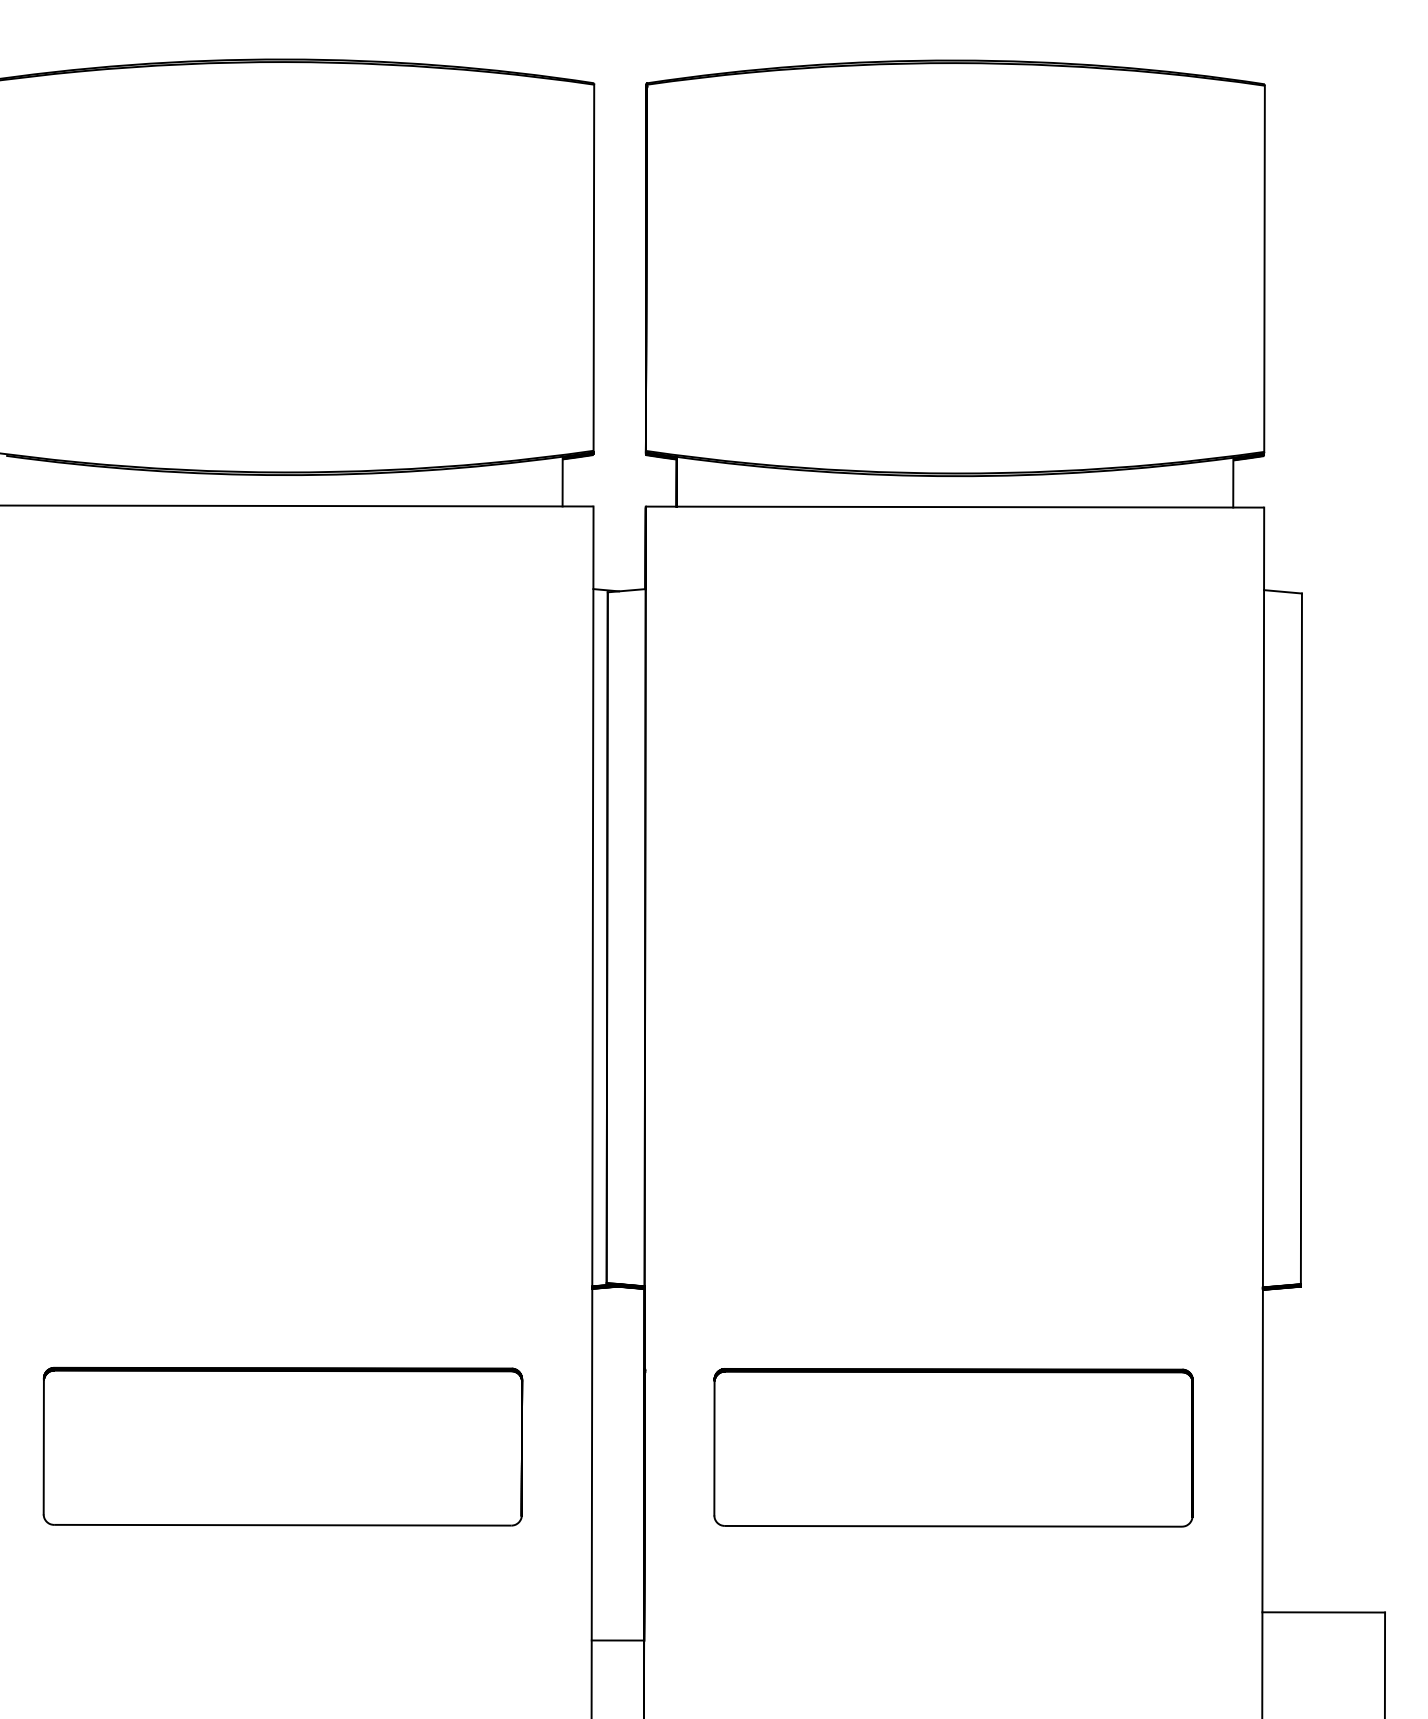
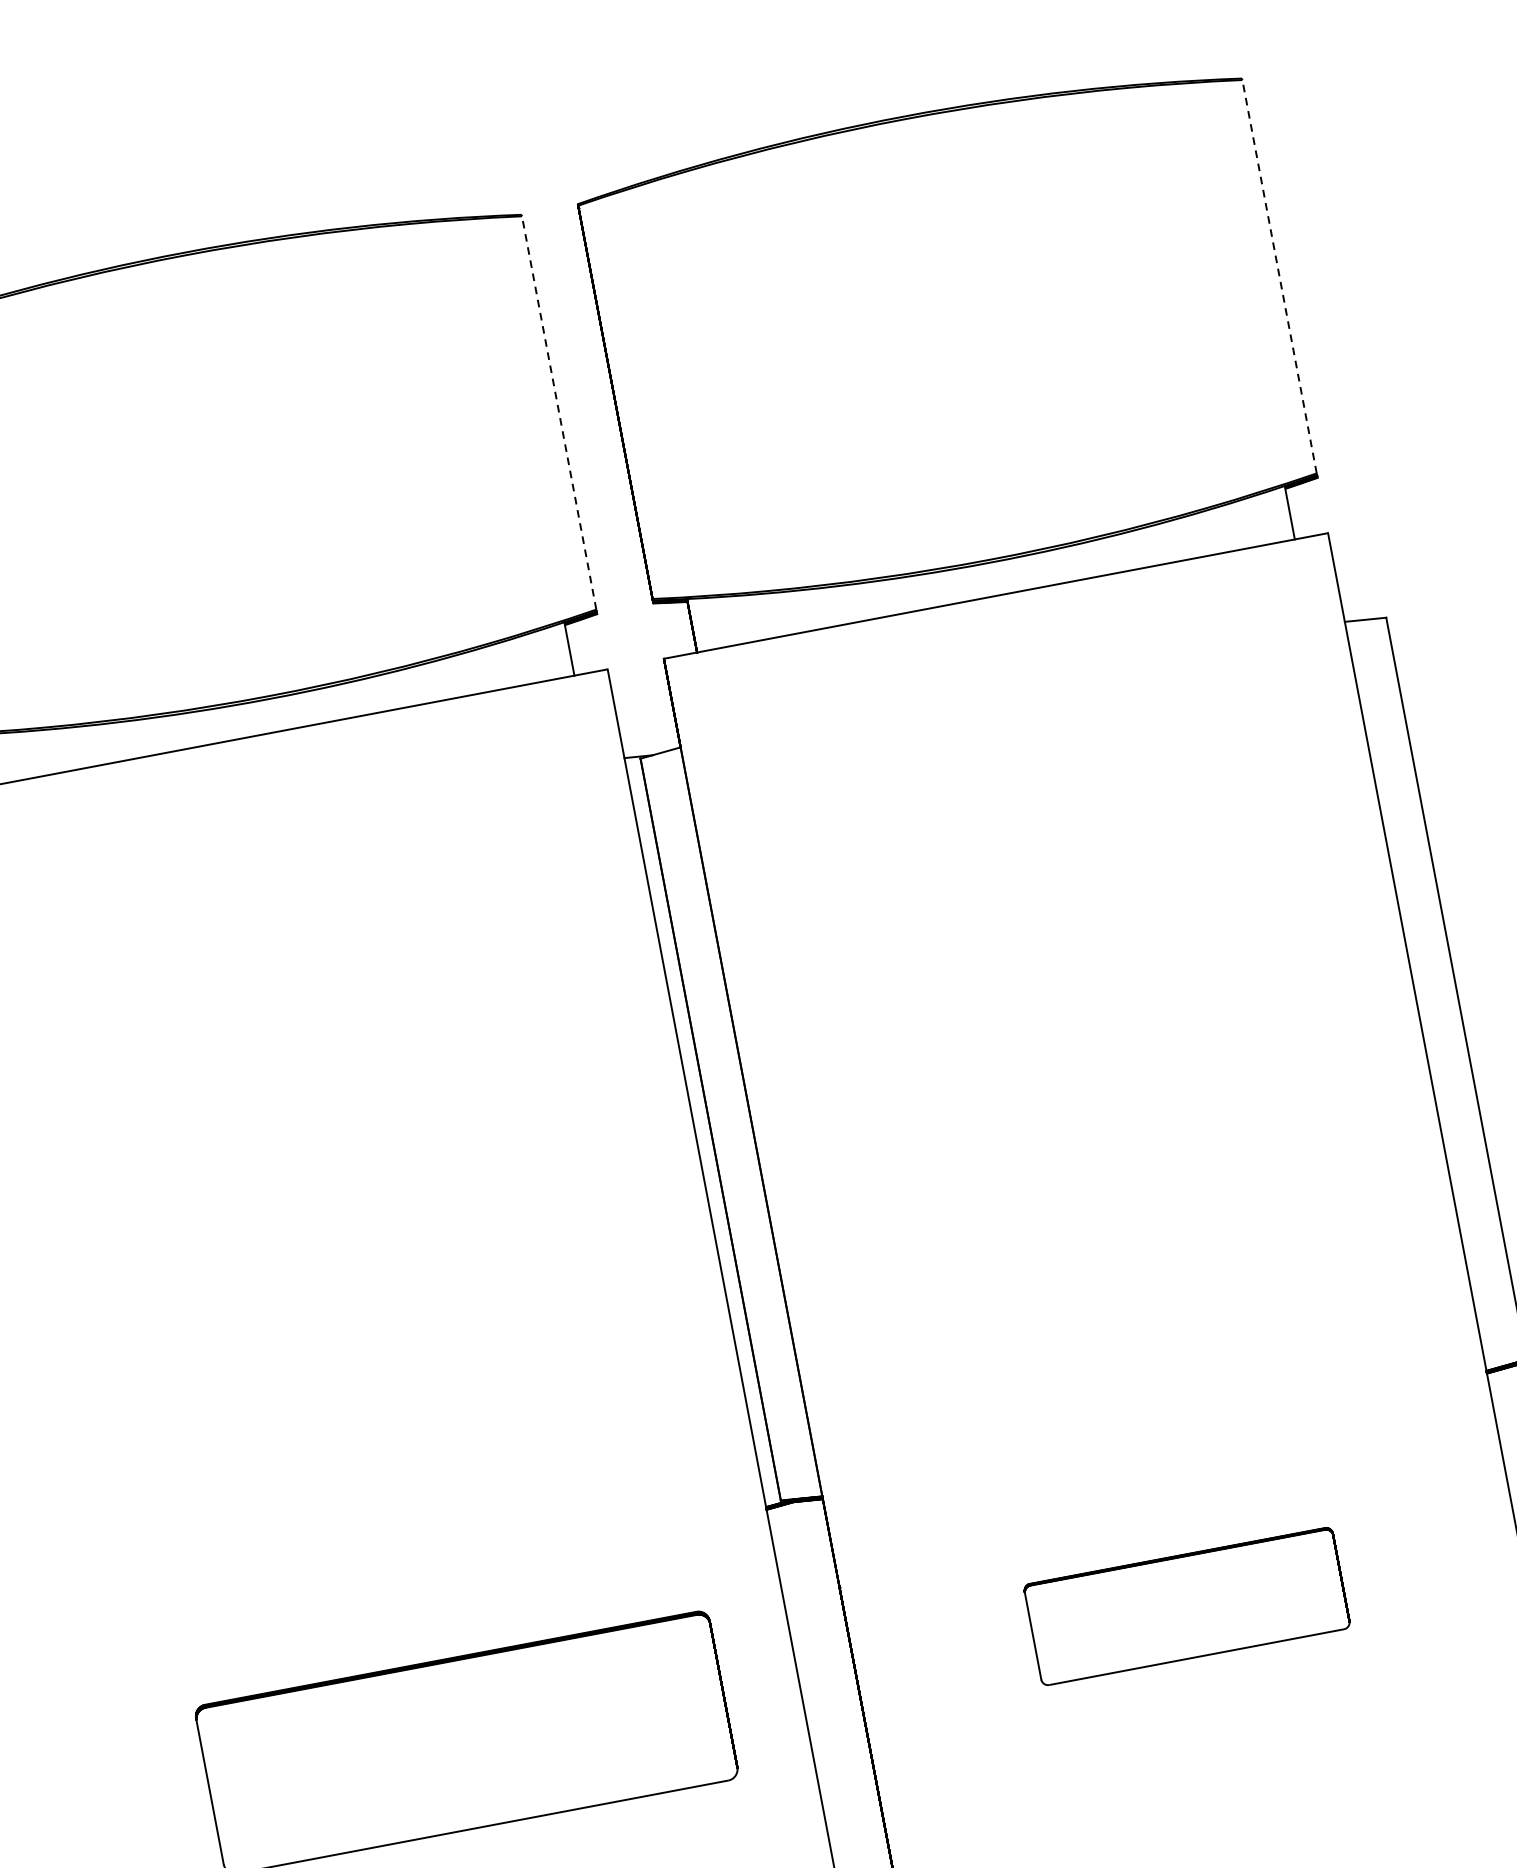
line: (593, 267) -> (558, 412), solid -> dashed
line: (1264, 268) -> (1279, 276), solid -> dashed
part: (953, 1447) -> (1186, 1606), size x0.6

